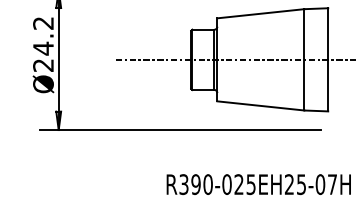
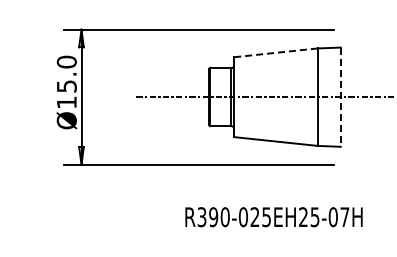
line: (260, 13) -> (275, 52), solid -> dashed
text: (43, 43) -> (66, 81), Ø24.2 -> Ø15.0
line: (327, 60) -> (340, 97), solid -> dashed

